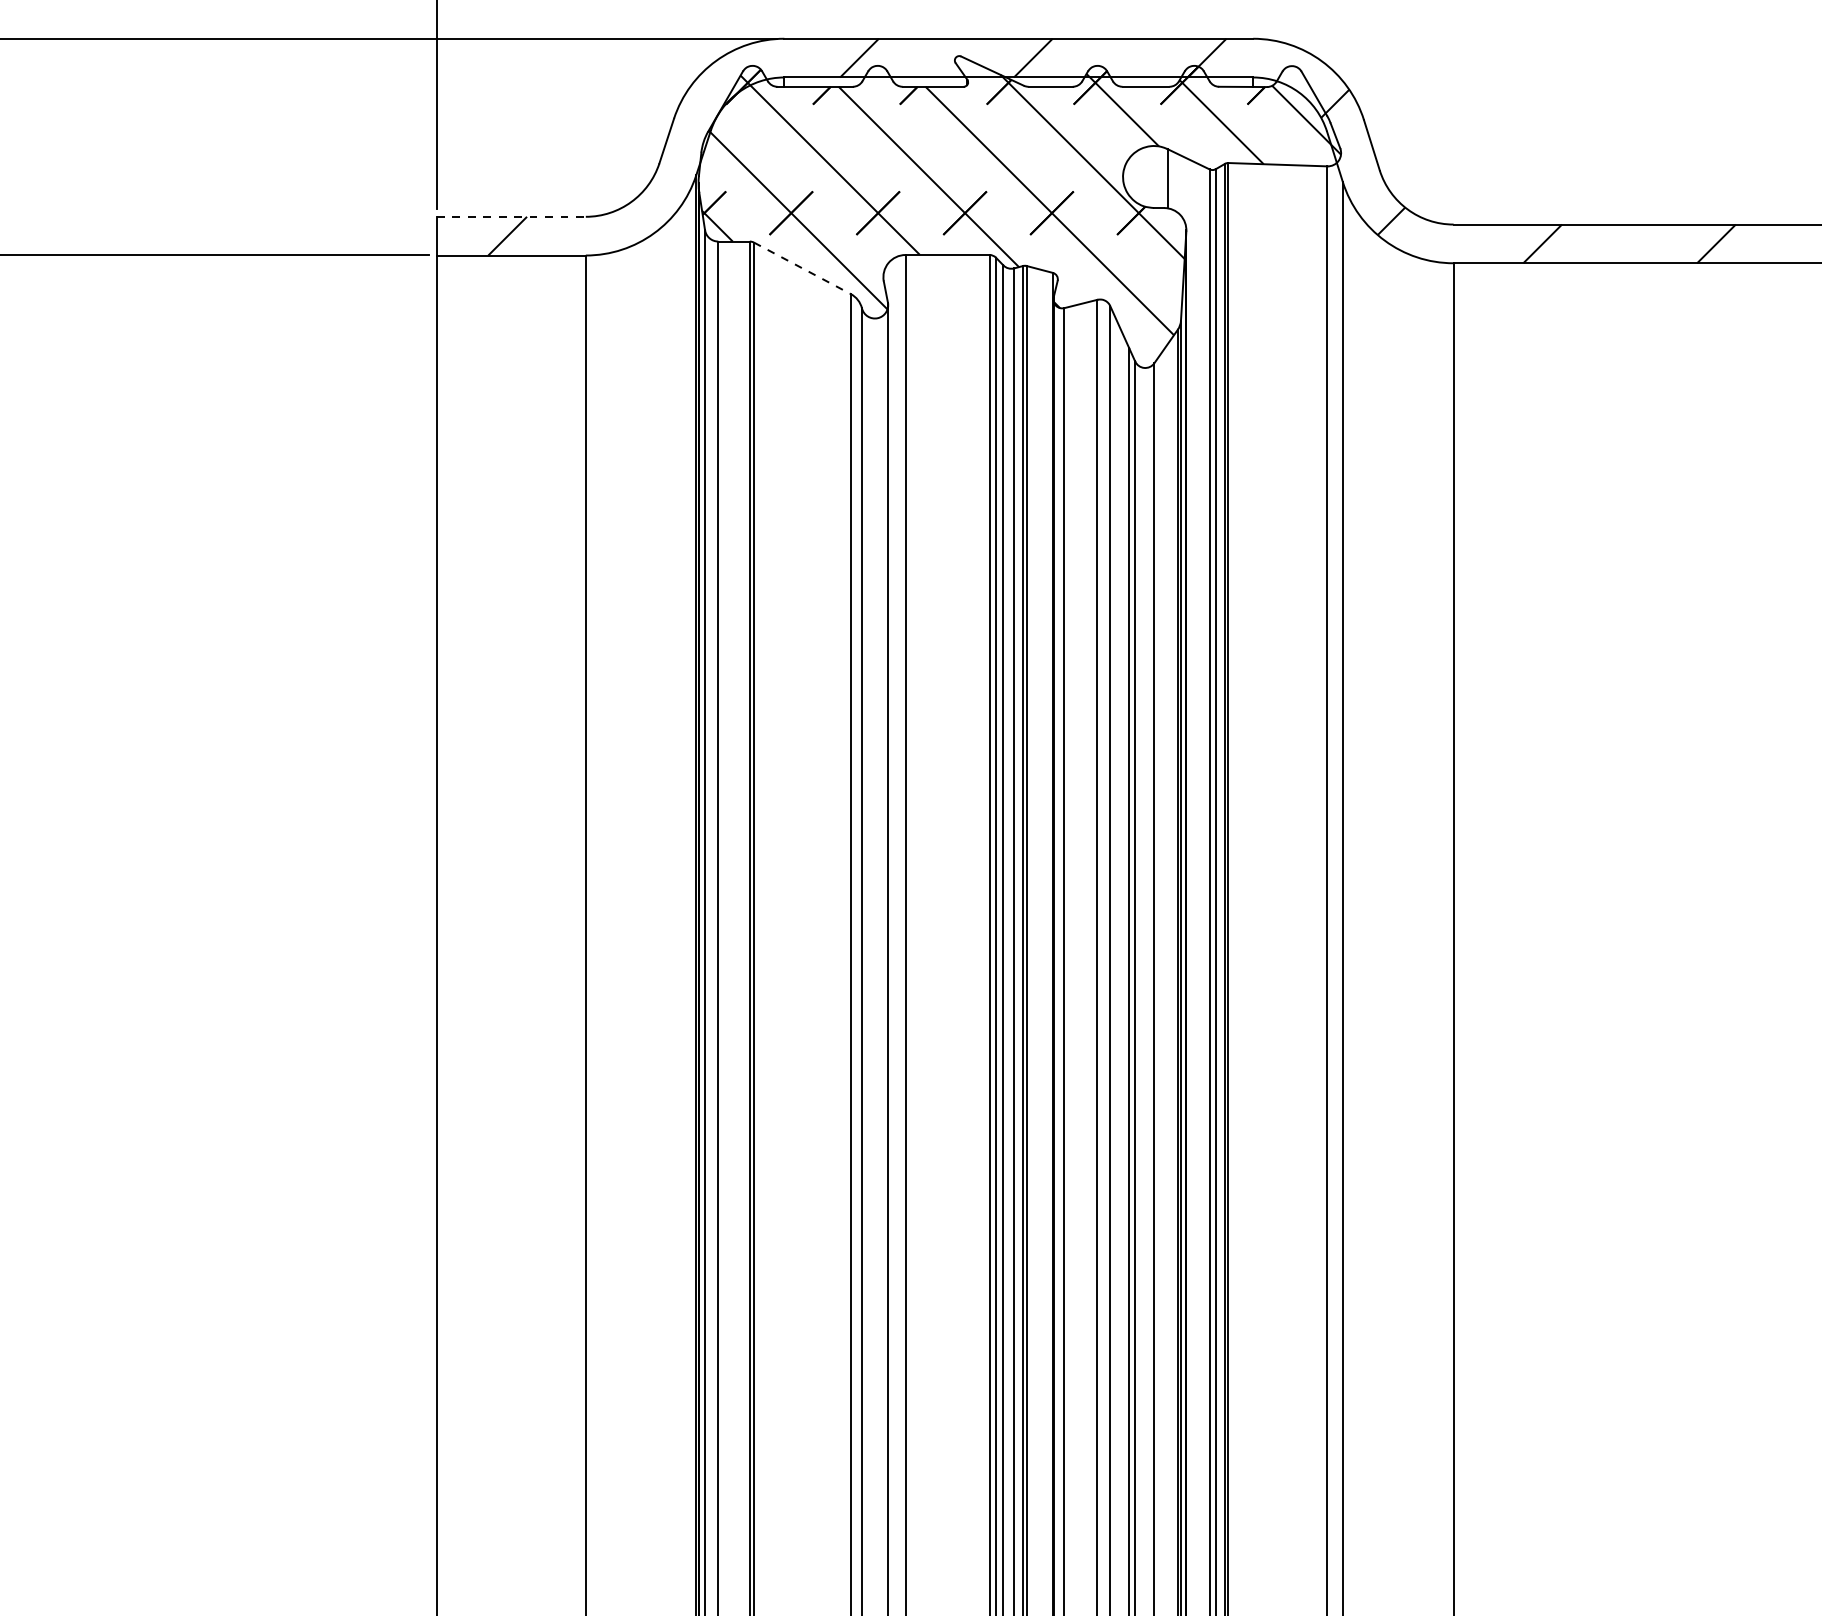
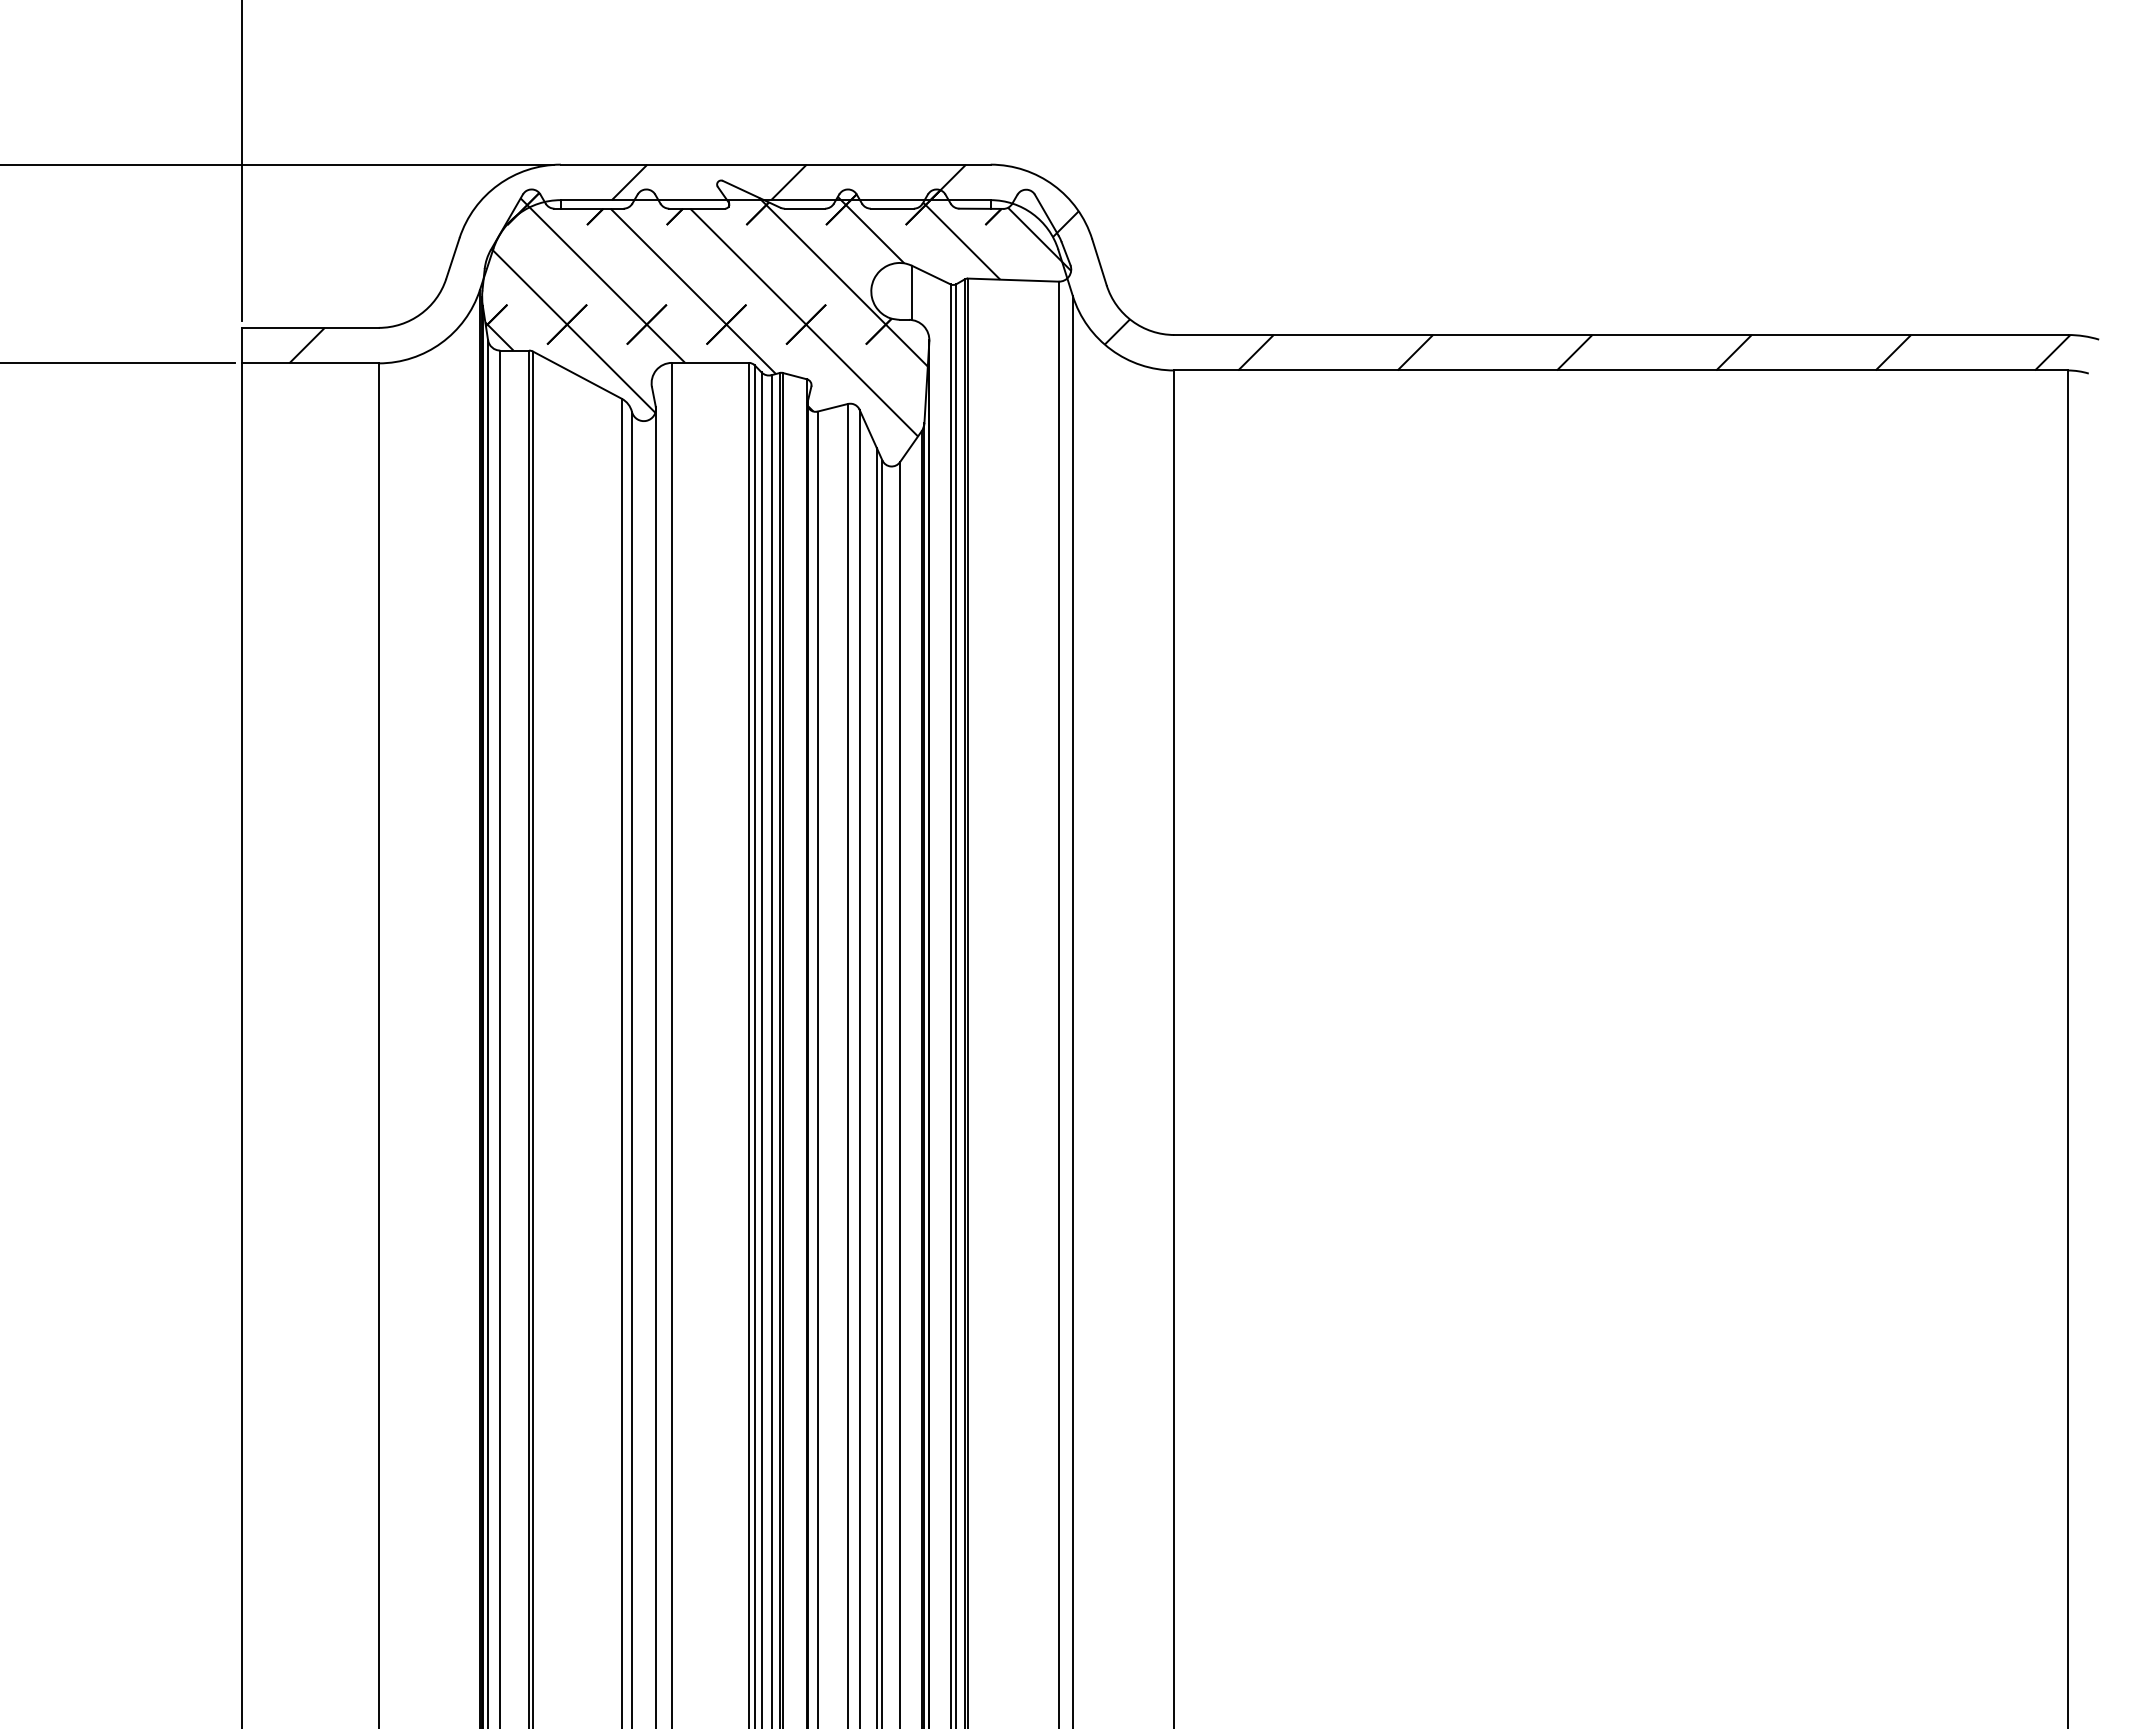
line: (511, 216) -> (310, 327), dashed -> solid
line: (802, 268) -> (577, 375), dashed -> solid

